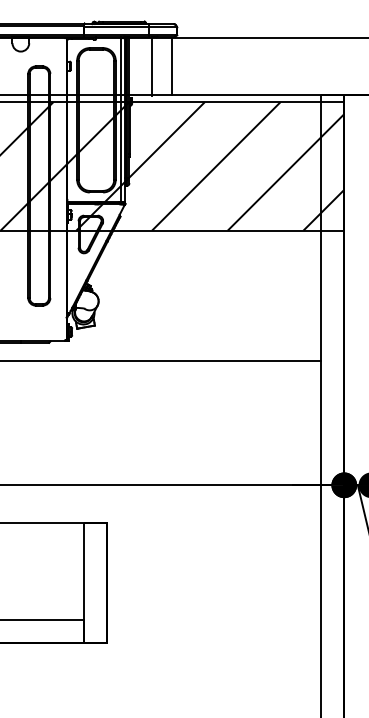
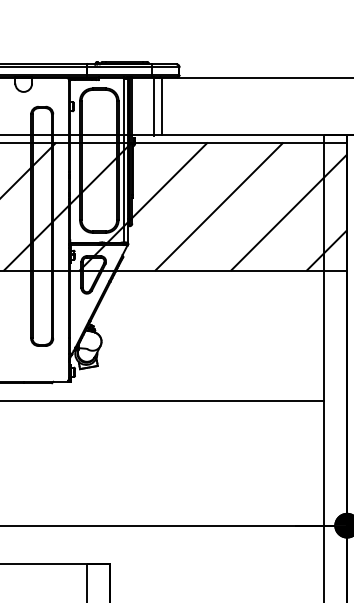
line: (171, 65) -> (162, 105), moved

